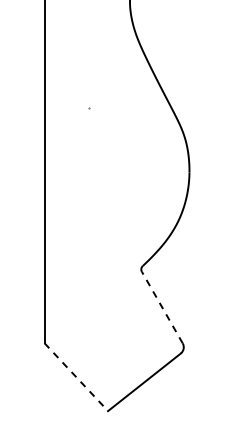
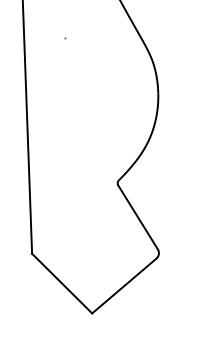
line: (162, 307) -> (138, 217), dashed -> solid
line: (76, 377) -> (62, 283), dashed -> solid

